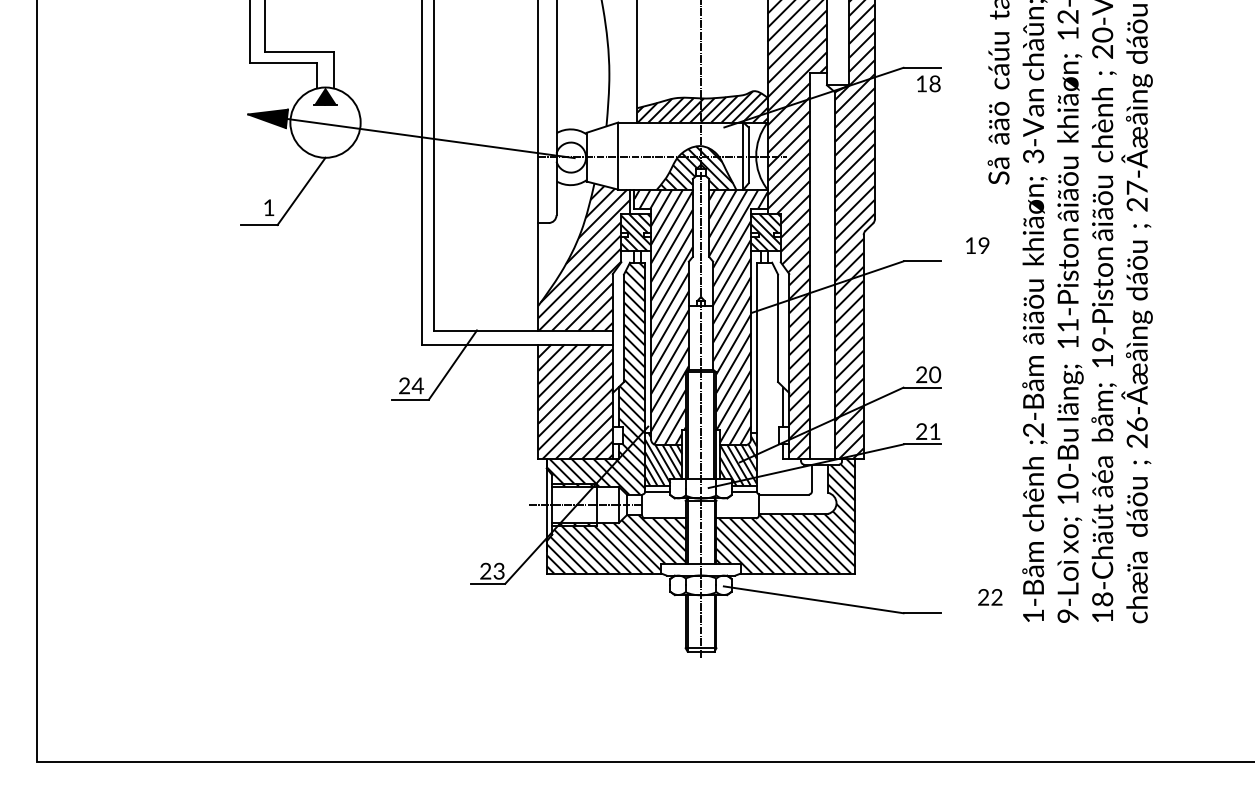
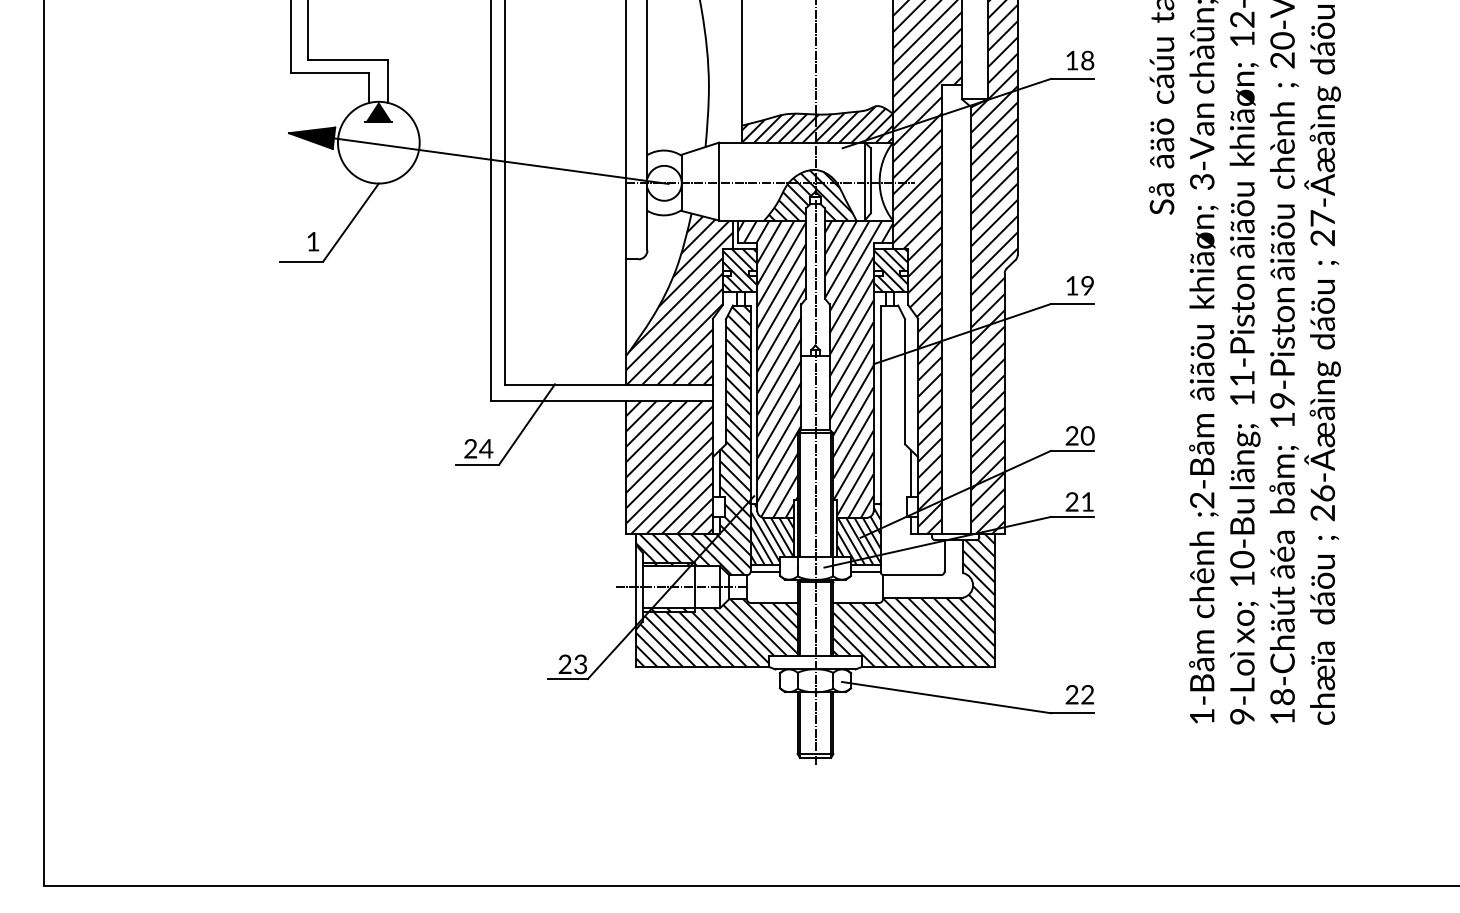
text: (928, 83) -> (1080, 60), moved
text: (977, 245) -> (1079, 285), moved
text: (989, 597) -> (1079, 694), moved

